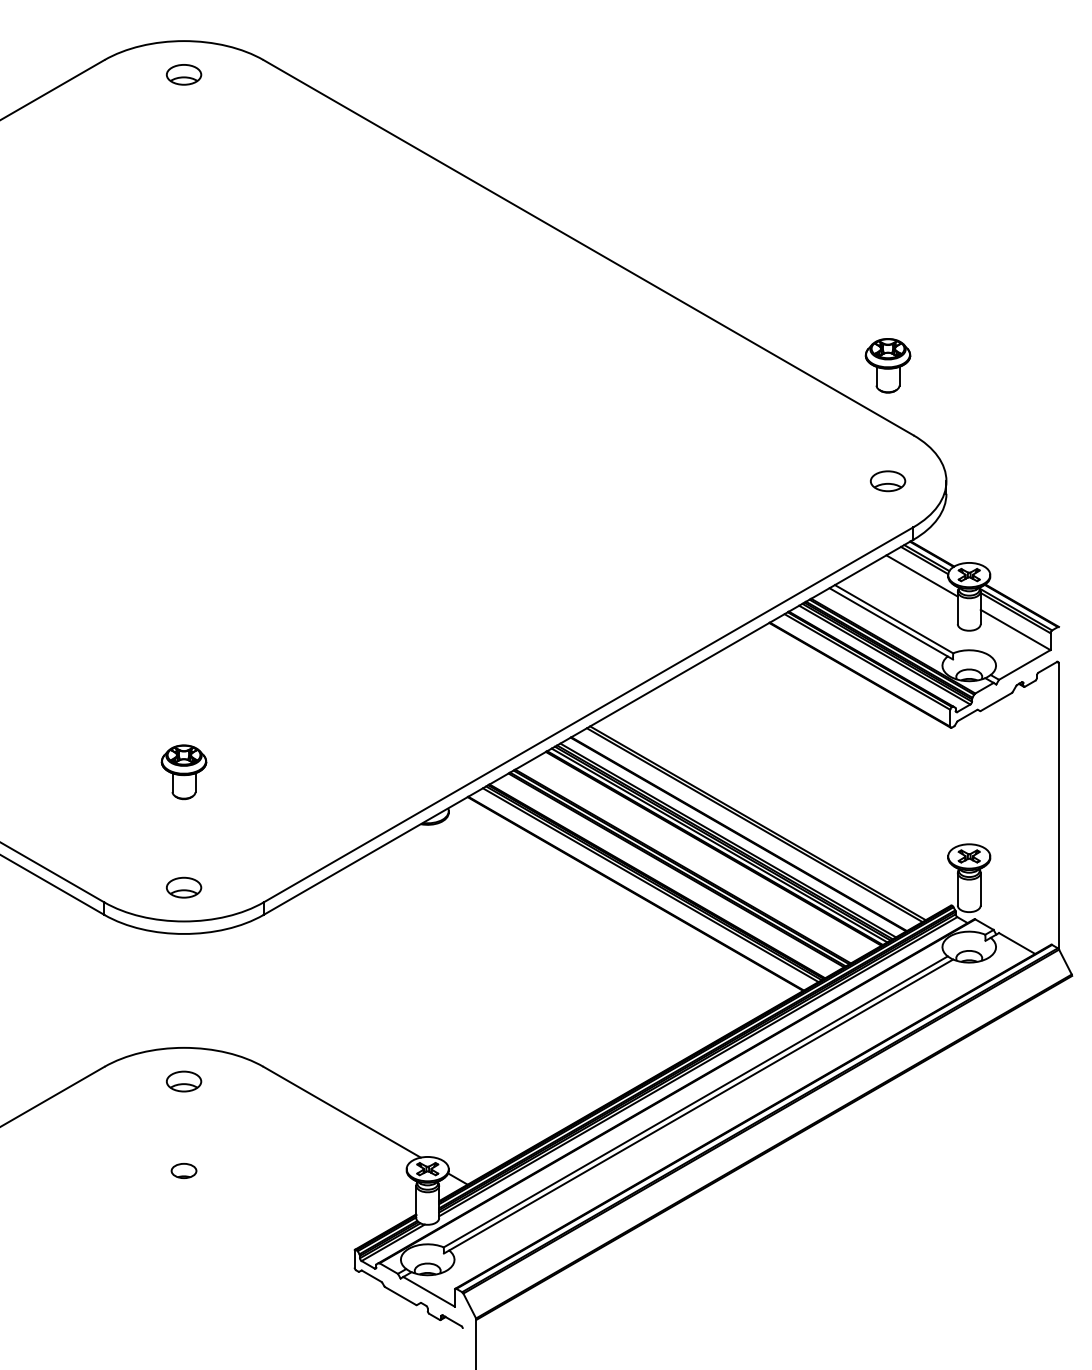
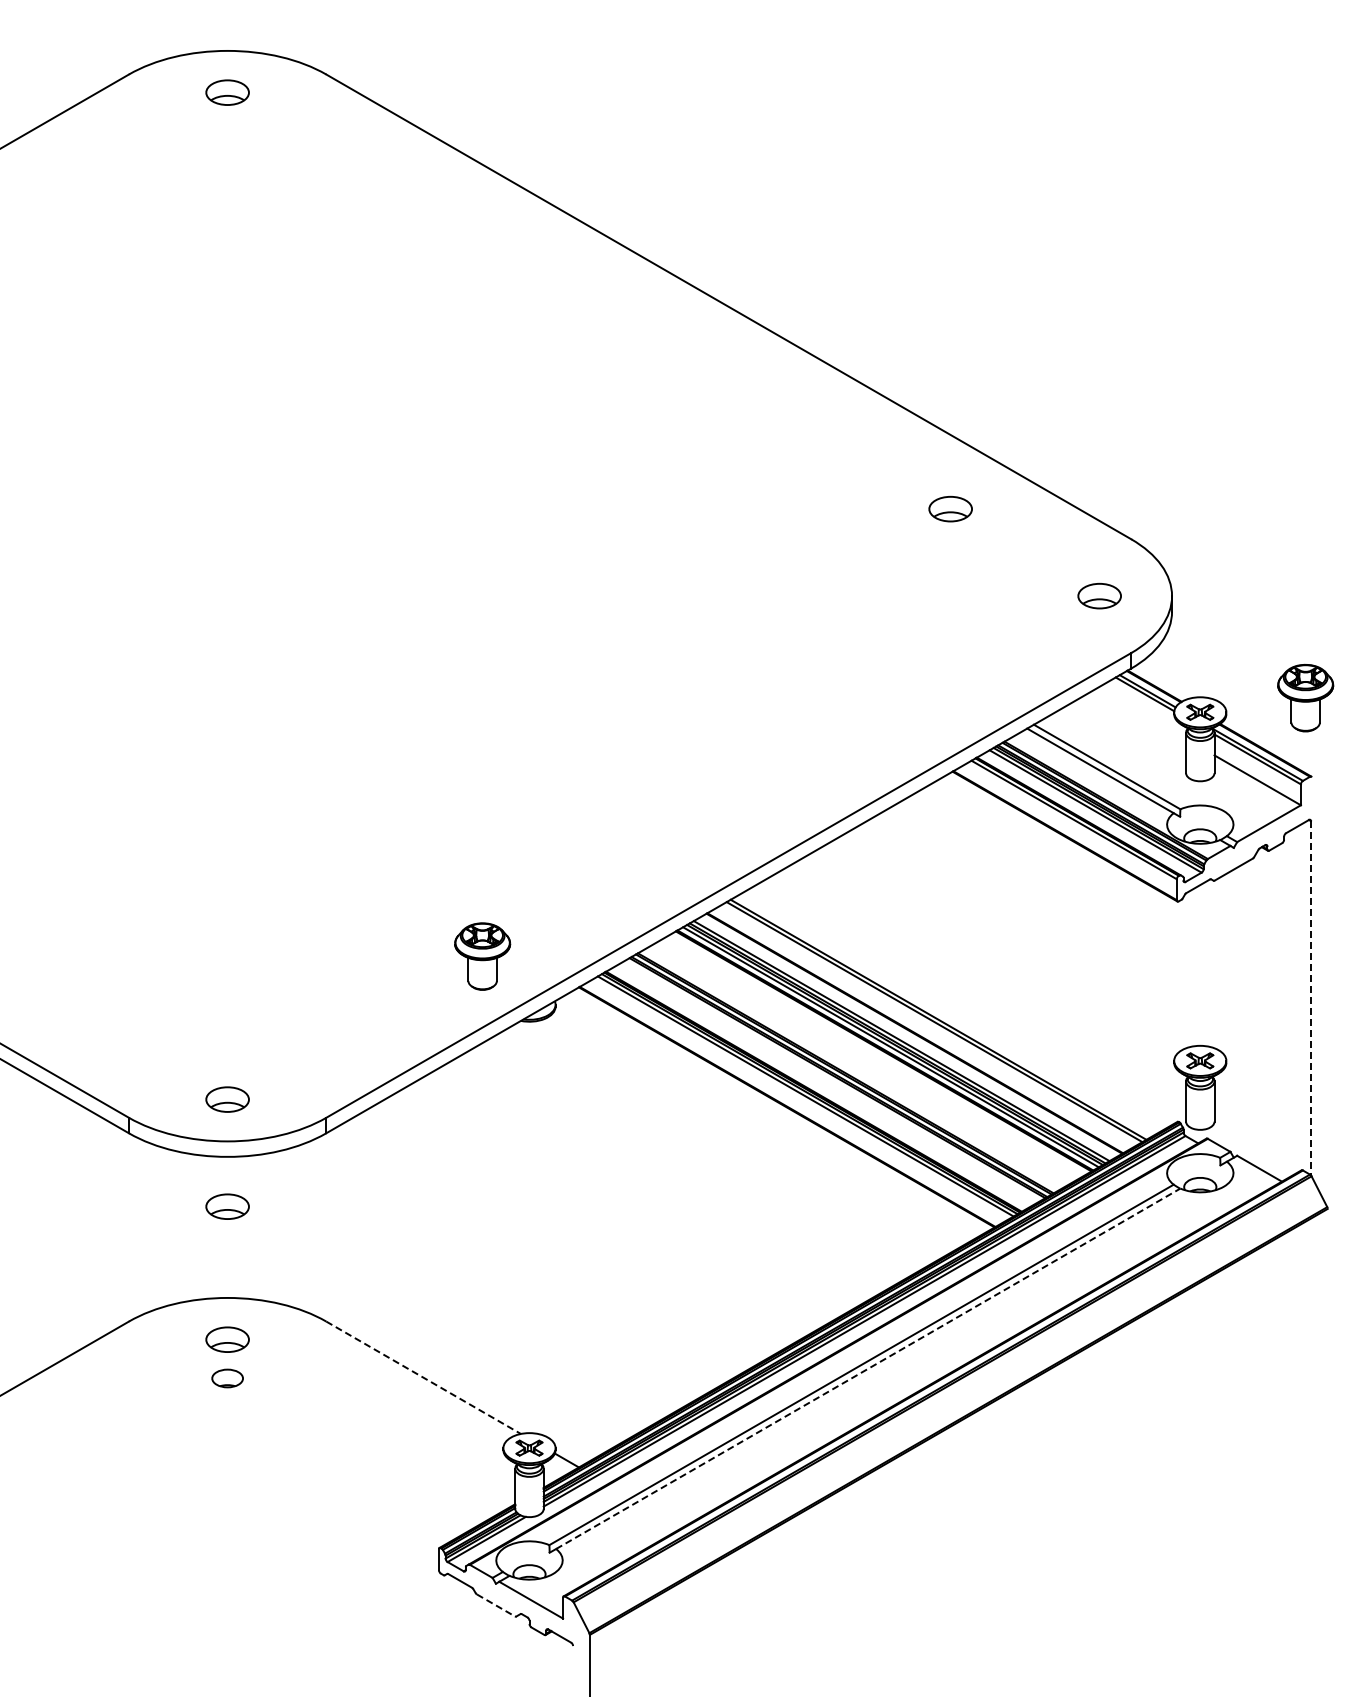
part: (887, 366) -> (1305, 698), moved
part: (767, 410) -> (950, 508), added
line: (921, 575) -> (1141, 712), removed
part: (183, 772) -> (482, 956), moved
line: (1058, 806) -> (1310, 998), solid -> dashed
part: (183, 974) -> (227, 1206), added
line: (701, 1104) -> (868, 1368), solid -> dashed
line: (342, 1112) -> (424, 1378), solid -> dashed
part: (183, 1170) -> (227, 1378), moved
line: (400, 1296) -> (495, 1605), solid -> dashed

